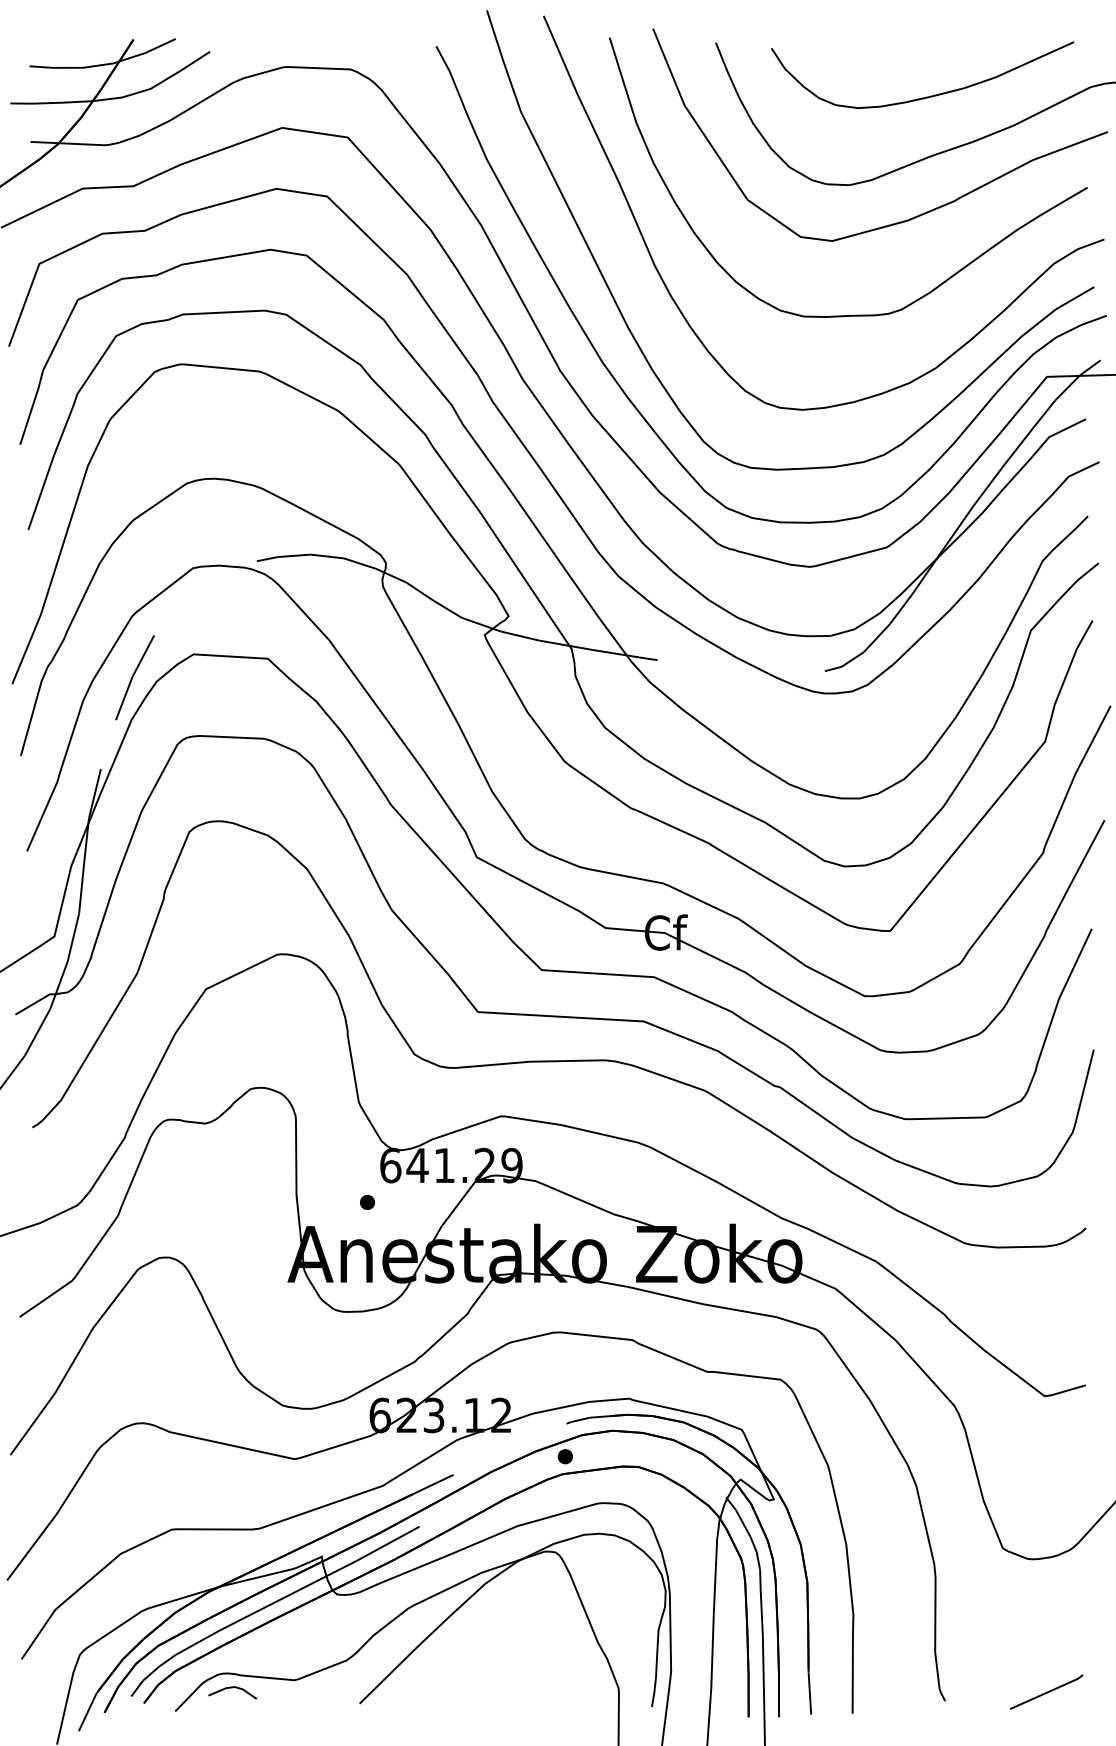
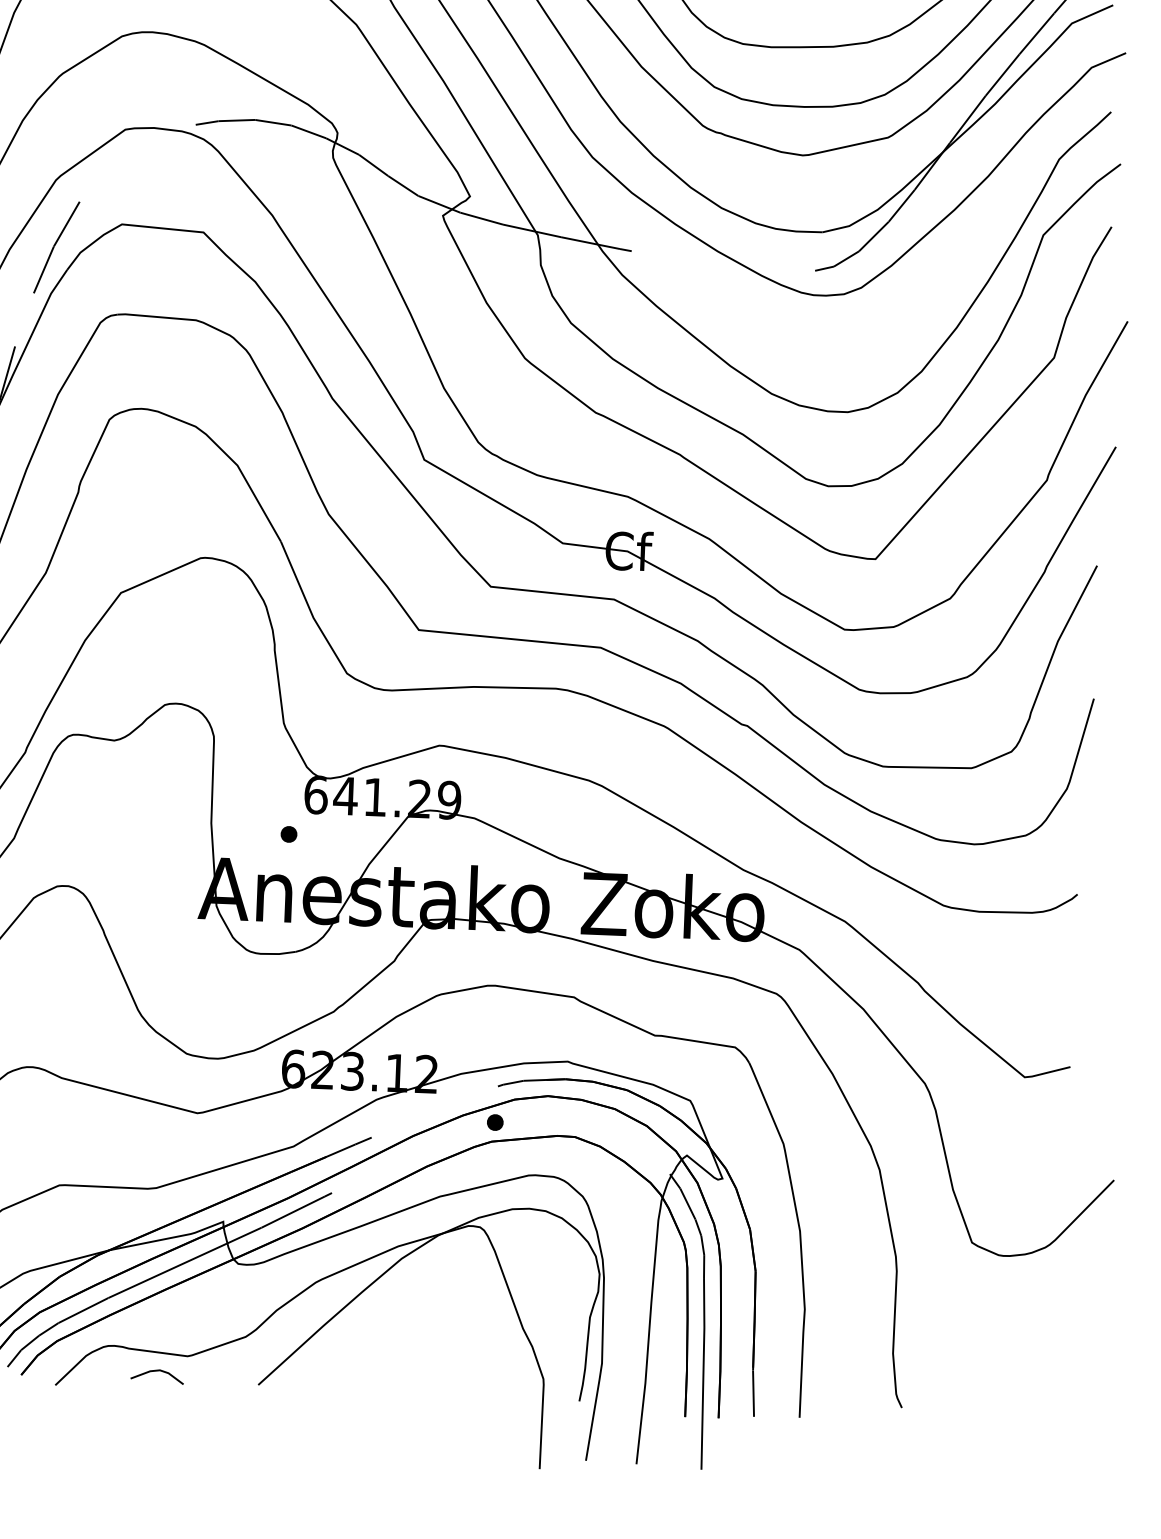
line: (232, 1688) -> (157, 1371), moved
line: (1046, 1691) -> (1013, 1401), removed

